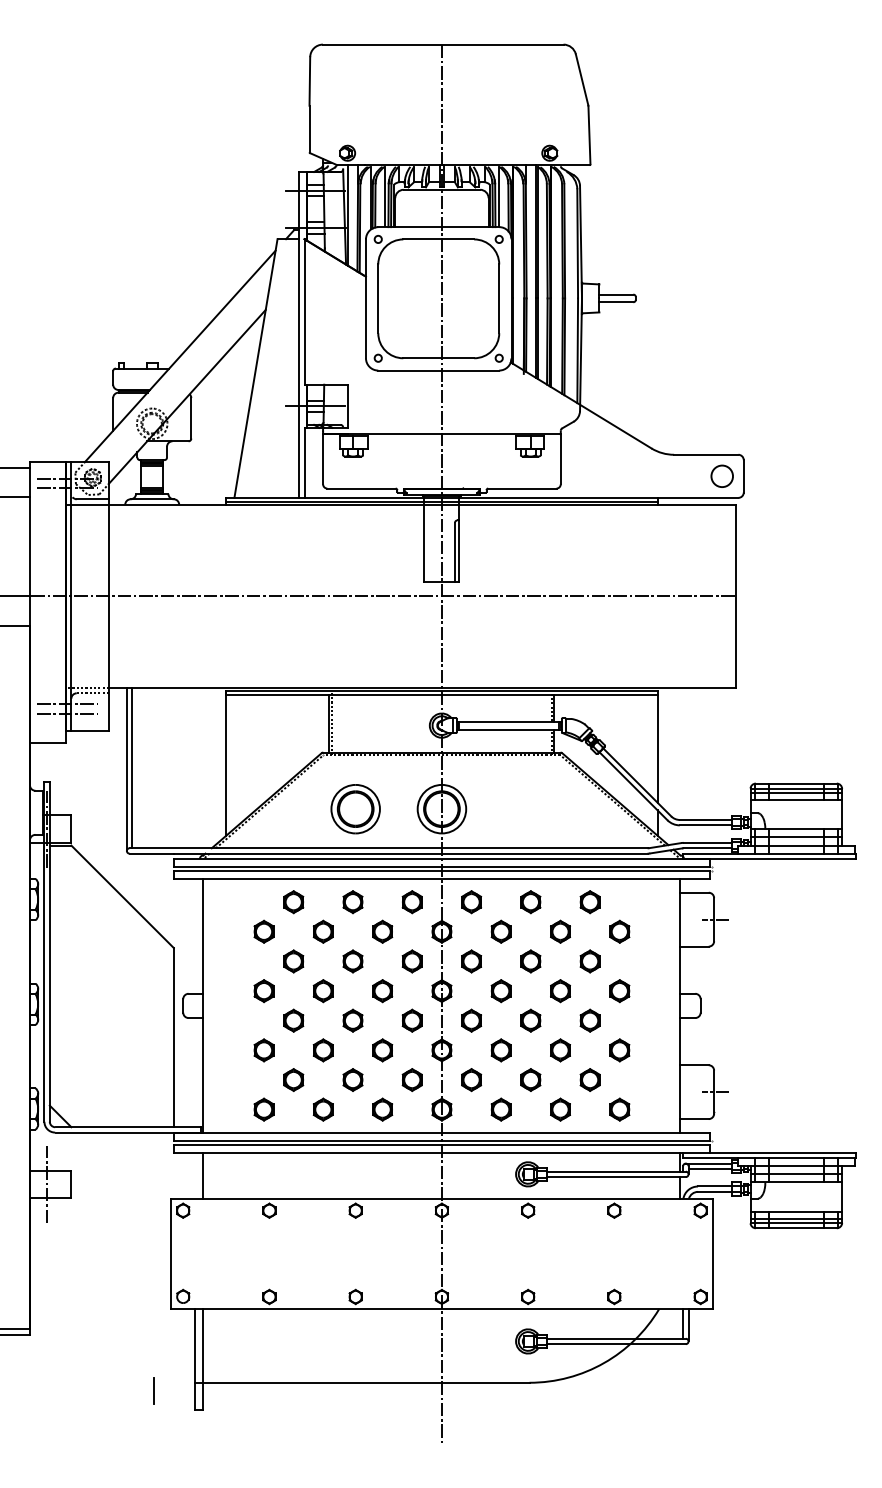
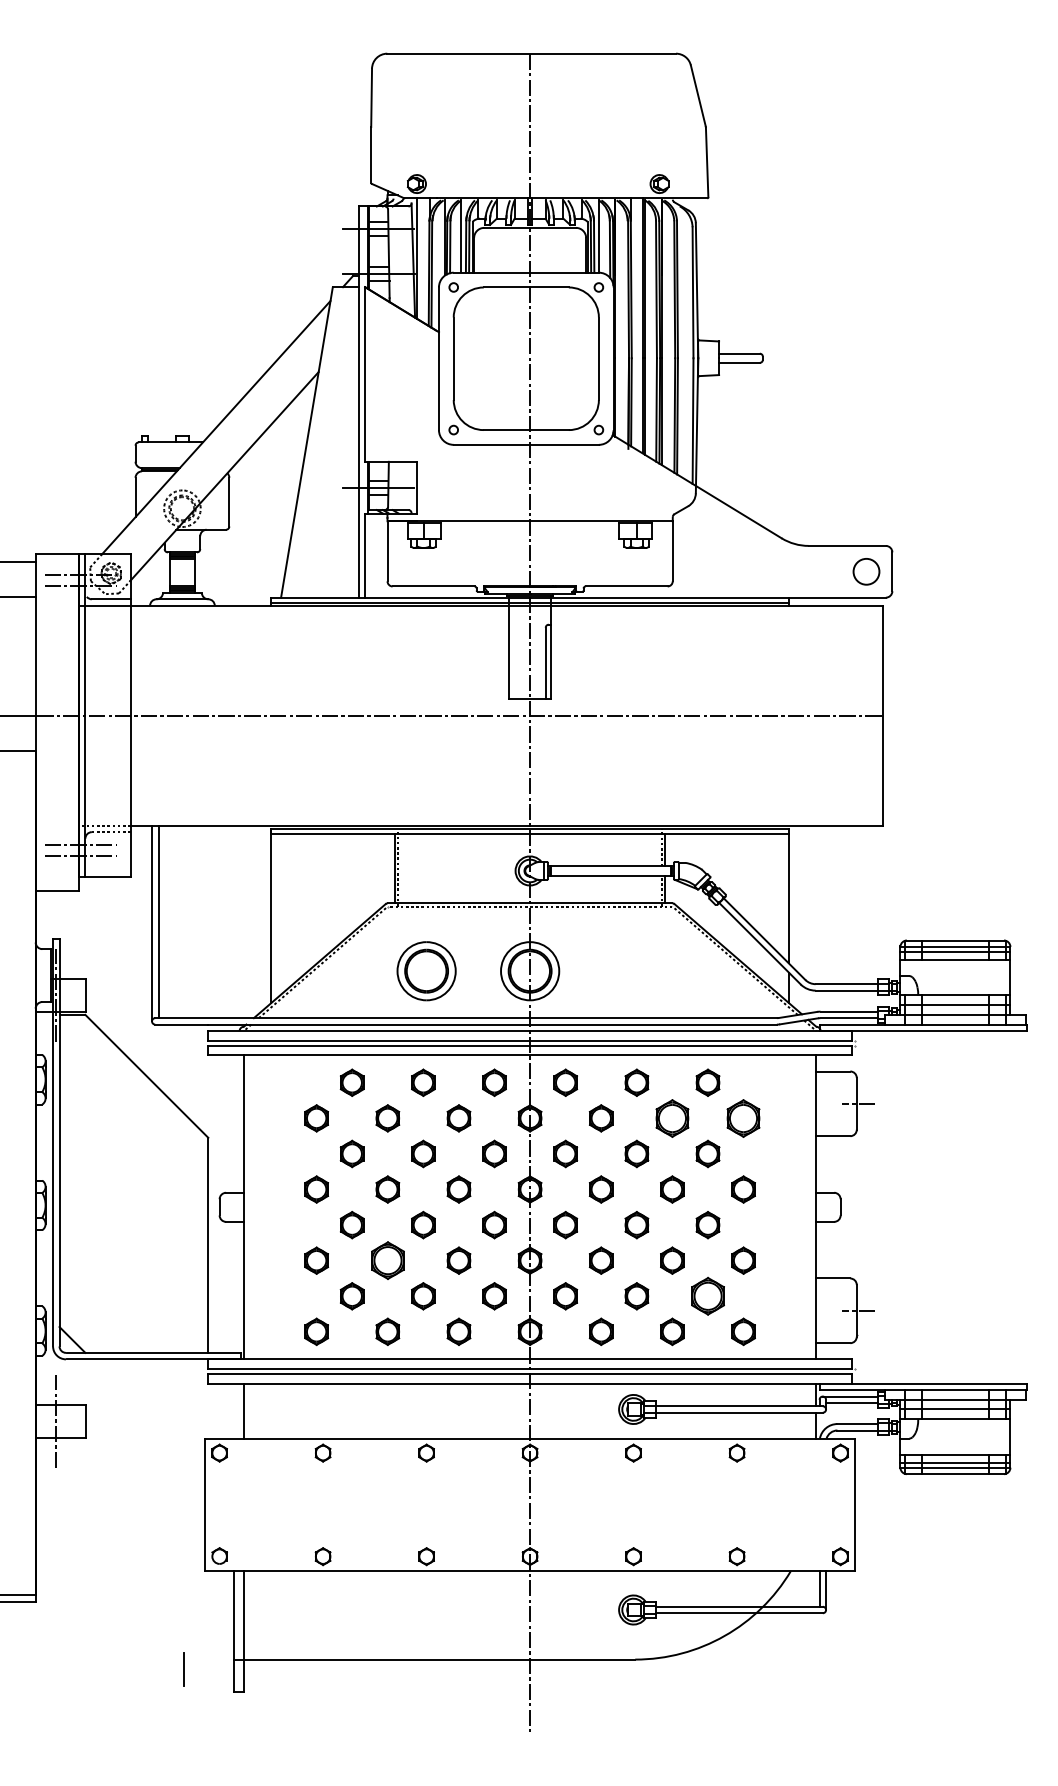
part: (560, 931) -> (672, 1118), size x1.4
part: (619, 931) -> (743, 1118), size x1.4
part: (322, 1050) -> (386, 1260), size x1.4
part: (589, 1079) -> (707, 1295), size x1.4

